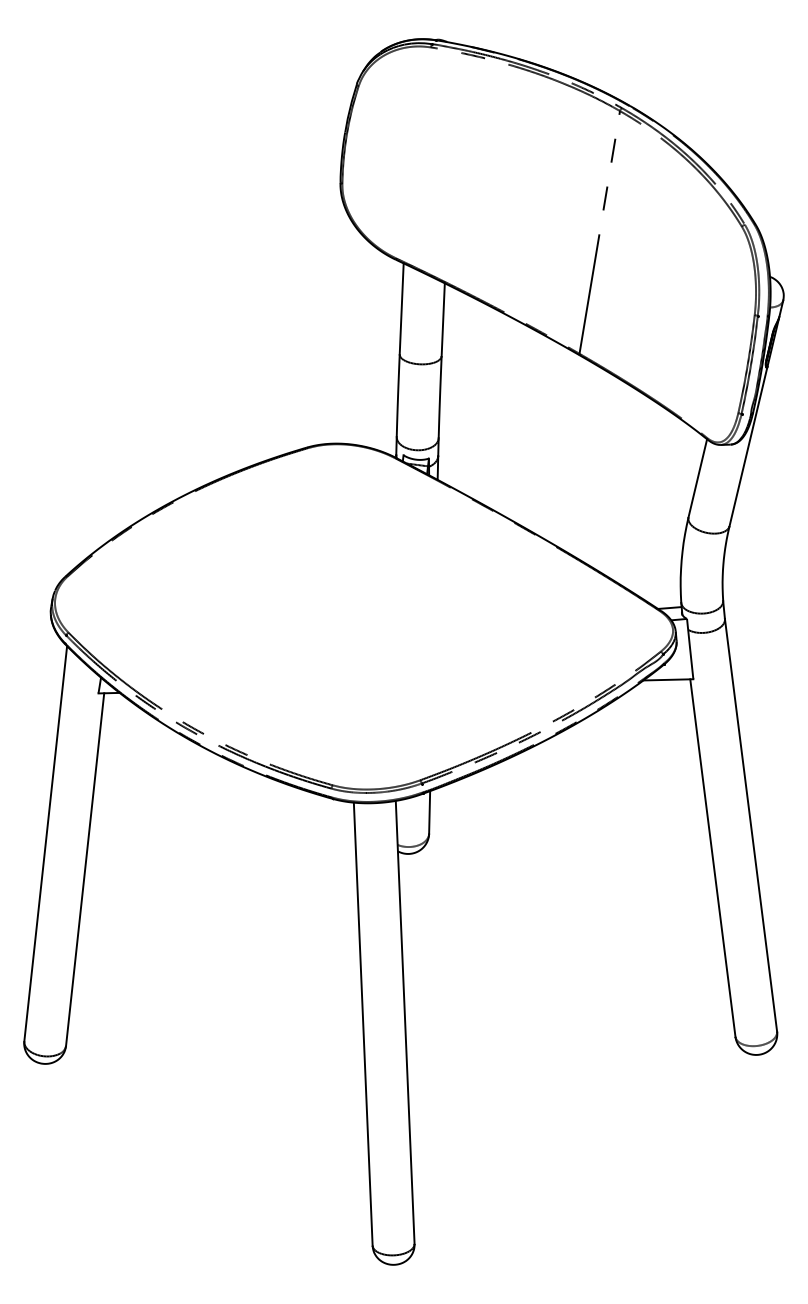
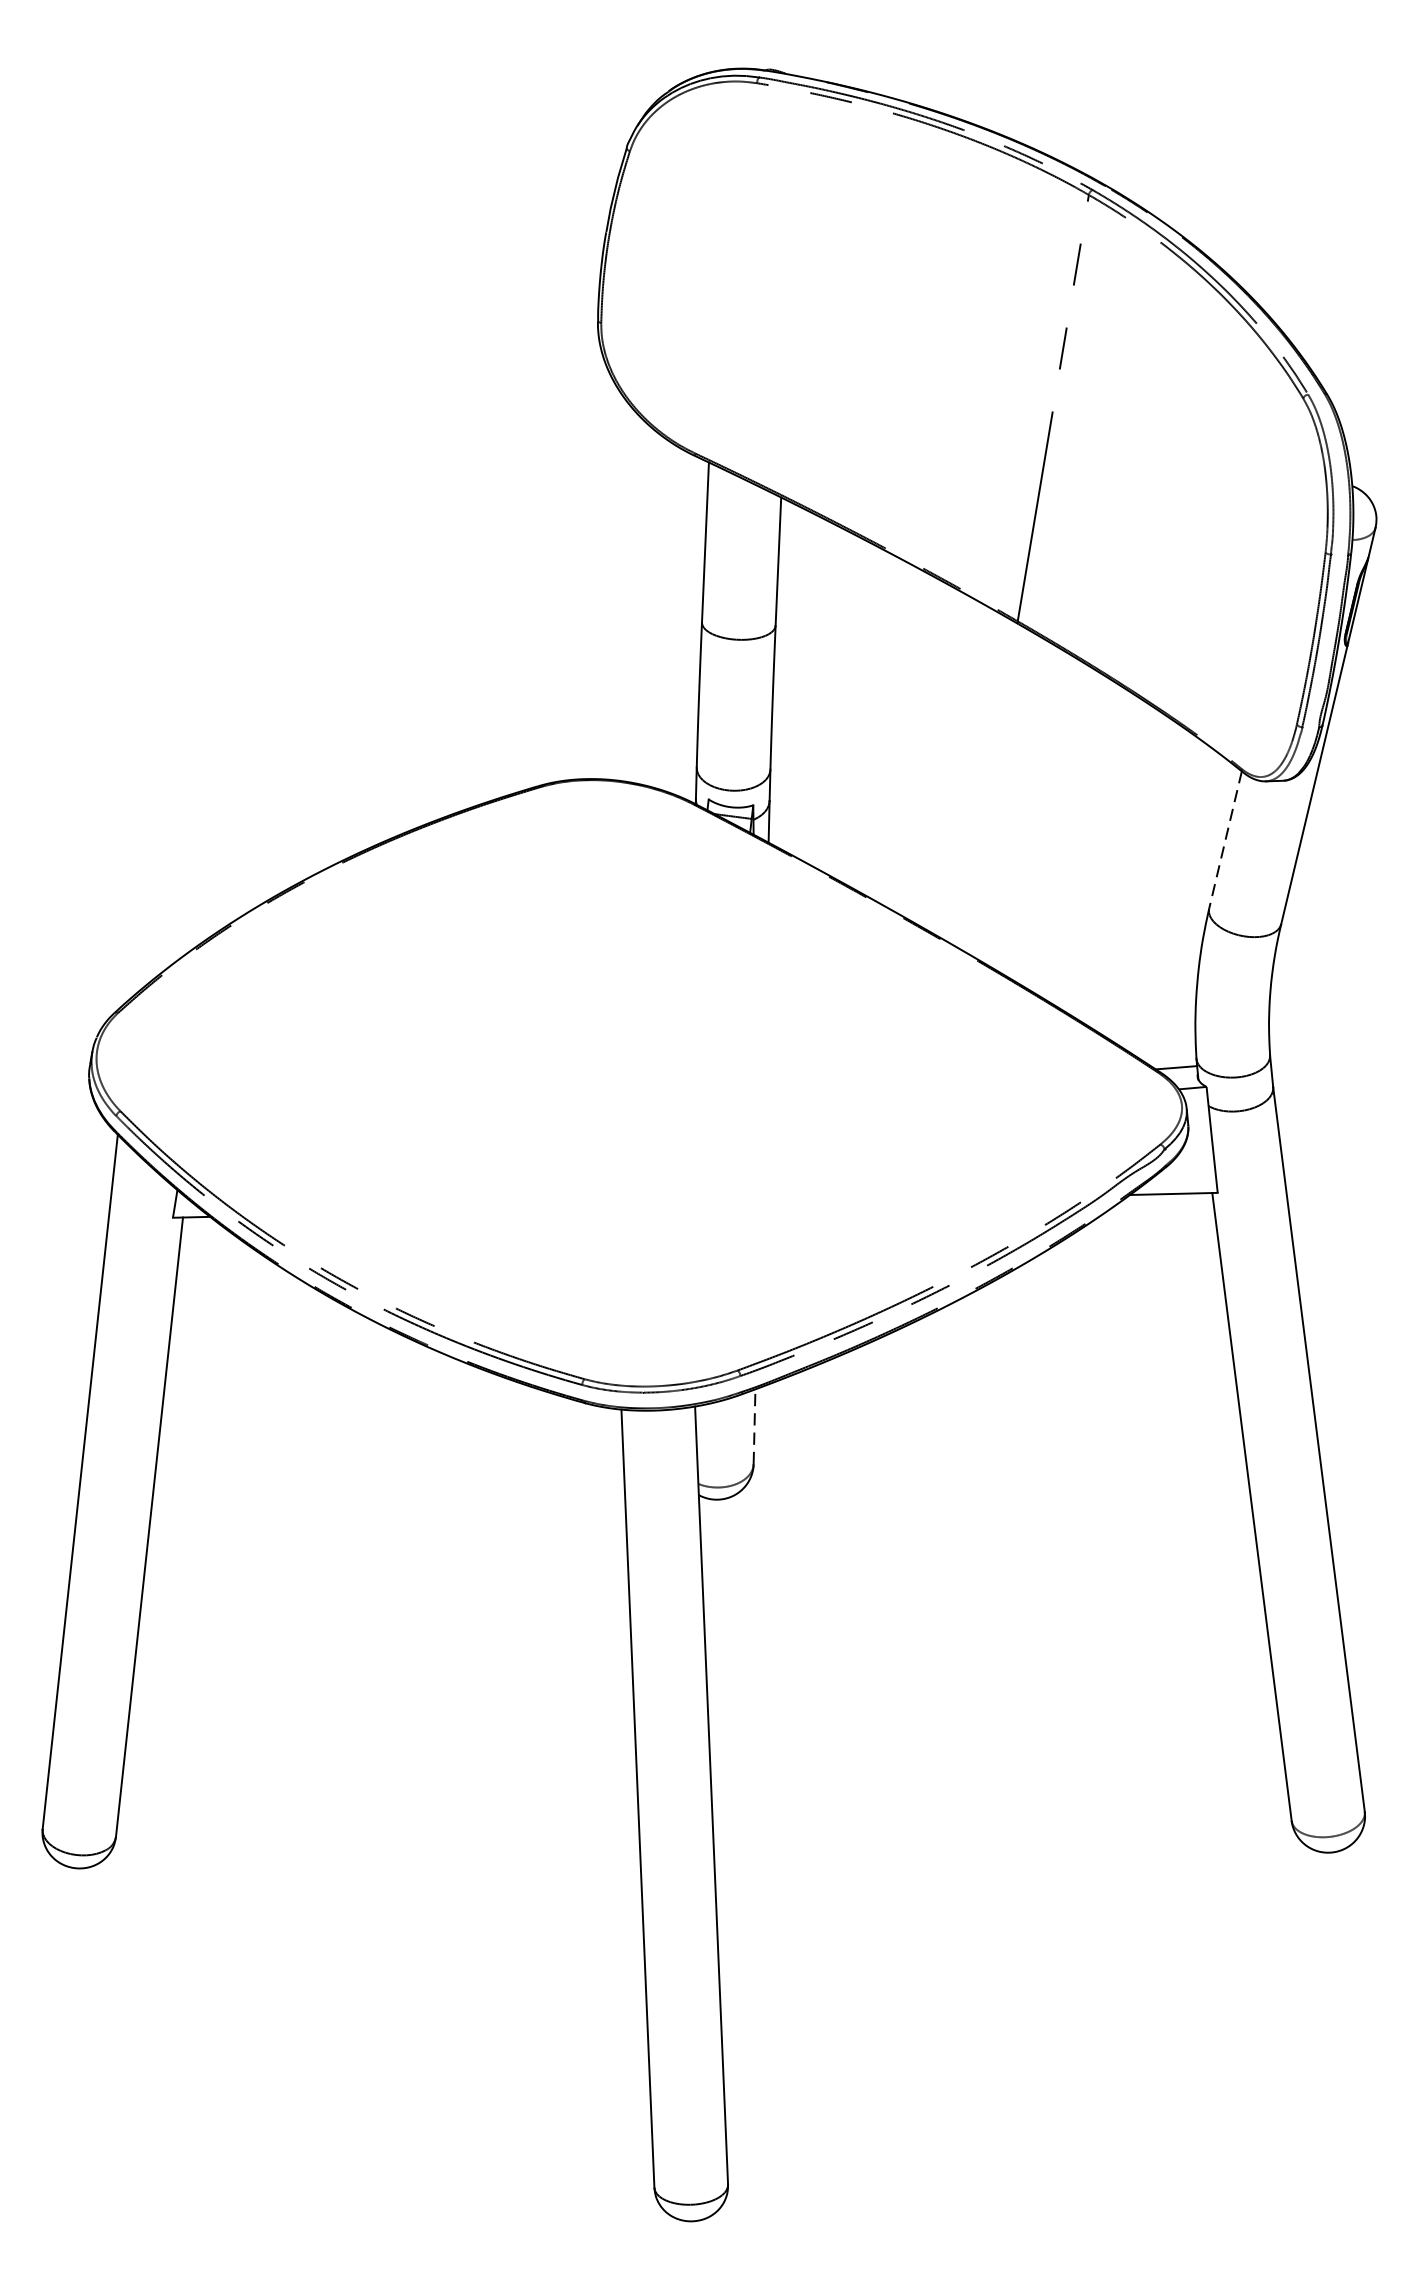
line: (697, 478) -> (1224, 840), solid -> dashed
line: (429, 811) -> (754, 1425), solid -> dashed

